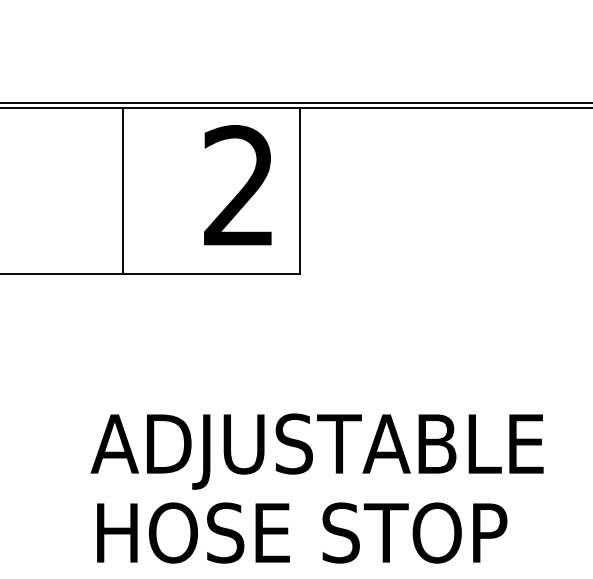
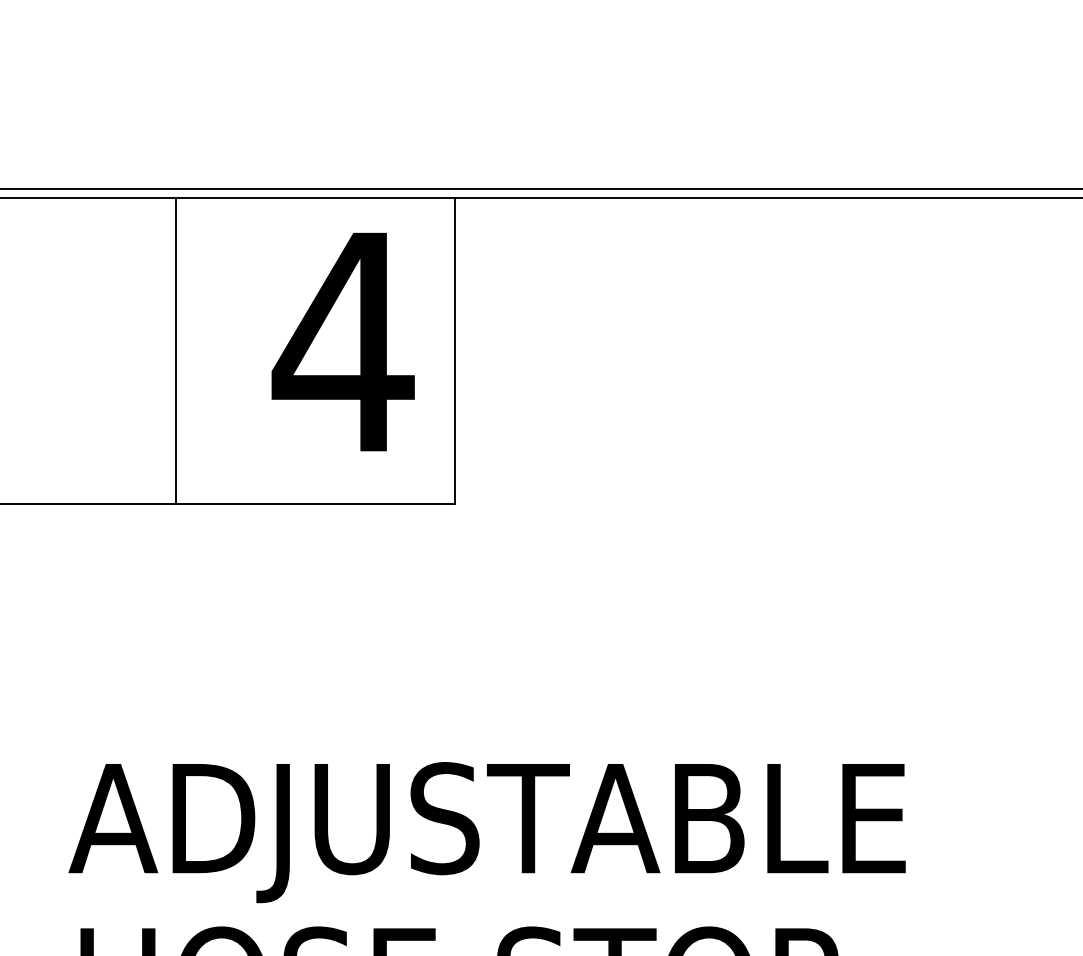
text: (238, 185) -> (341, 340), 2 -> 4
line: (122, 190) -> (175, 350), moved

